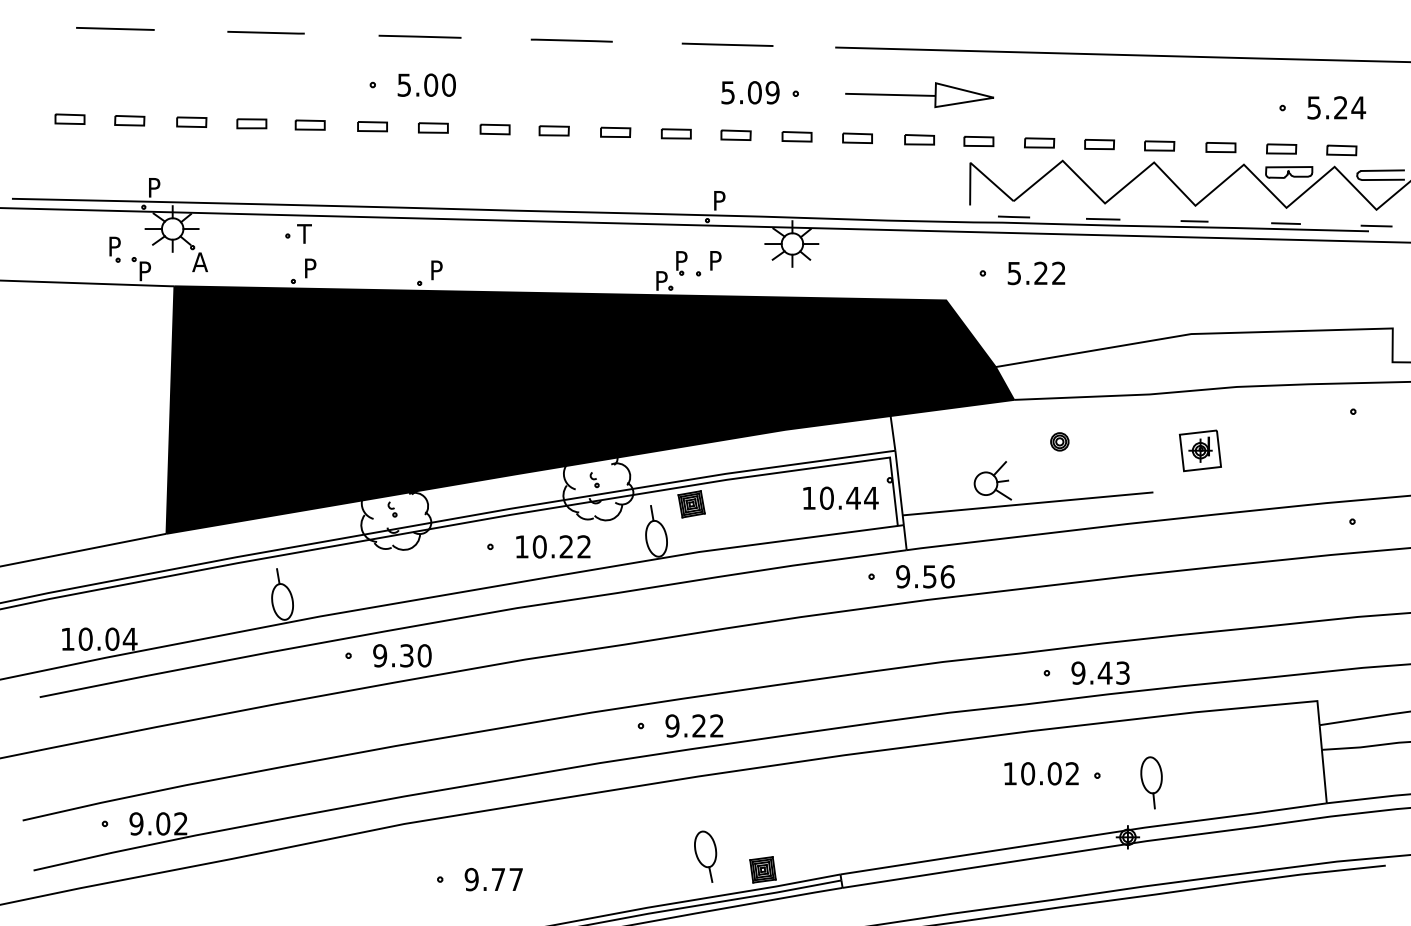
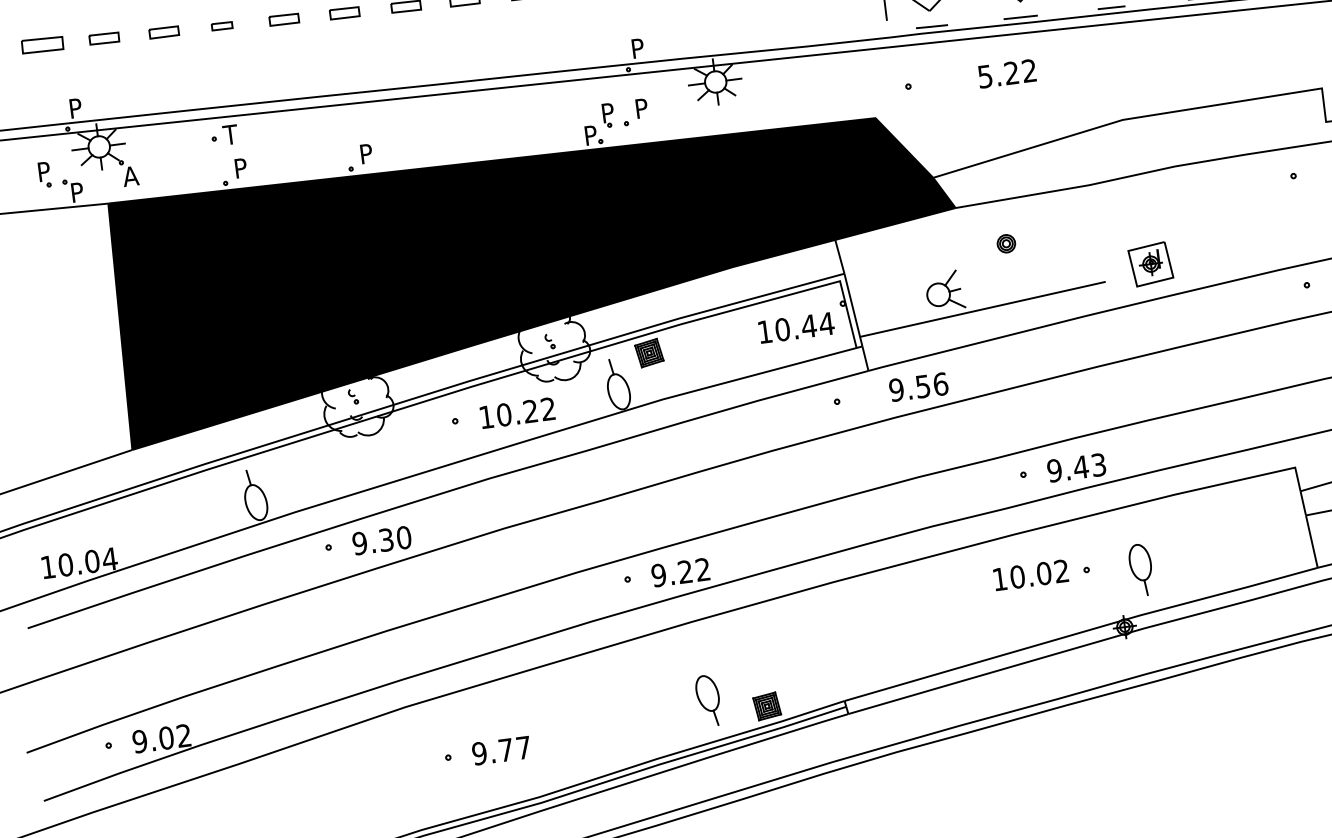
part: (129, 120) -> (42, 44), size x1.4
part: (309, 124) -> (221, 25), size x0.7
text: (1036, 273) -> (1007, 73), moved
part: (1199, 450) -> (1149, 264), moved
text: (925, 576) -> (918, 386), moved

